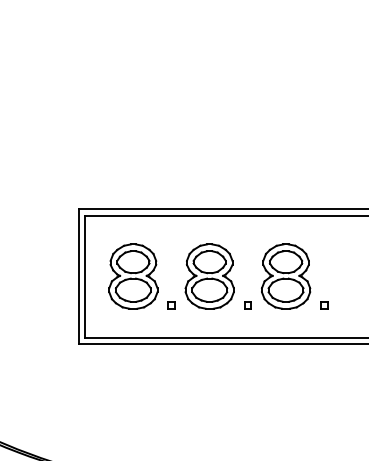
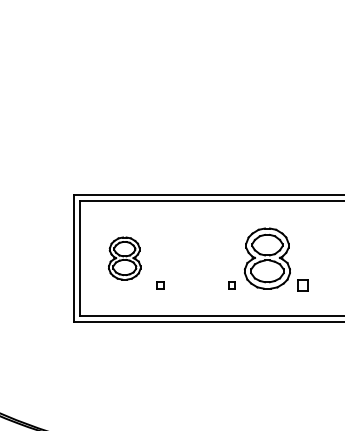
part: (133, 276) -> (124, 258), size x0.7
part: (209, 276) -> (195, 258), removed
part: (323, 305) -> (302, 285), size x1.6

